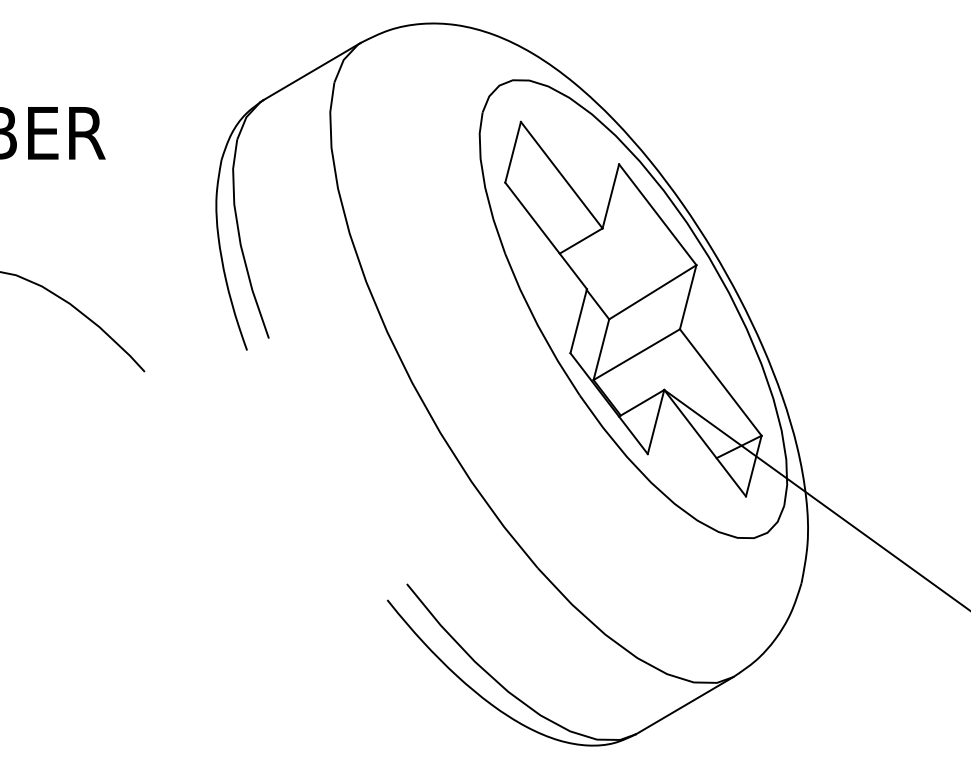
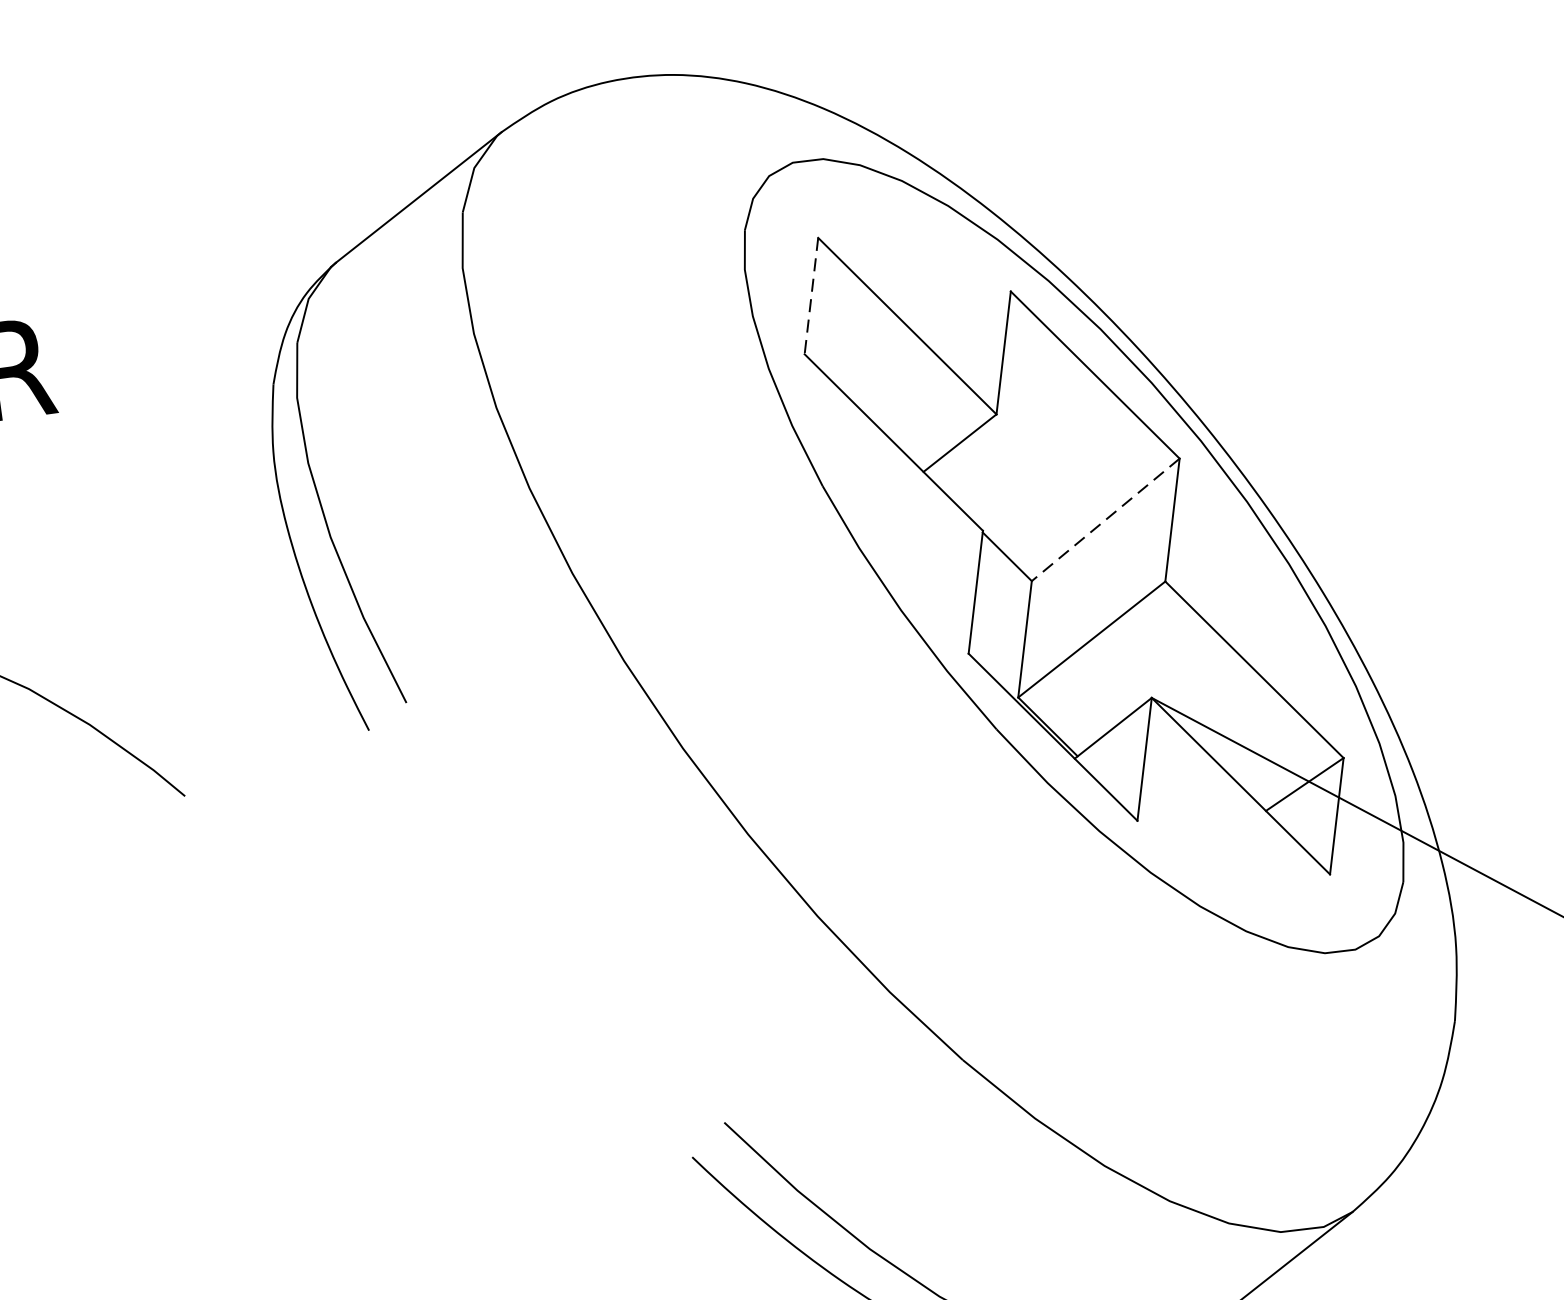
line: (512, 152) -> (810, 296), solid -> dashed
line: (652, 292) -> (1105, 520), solid -> dashed

